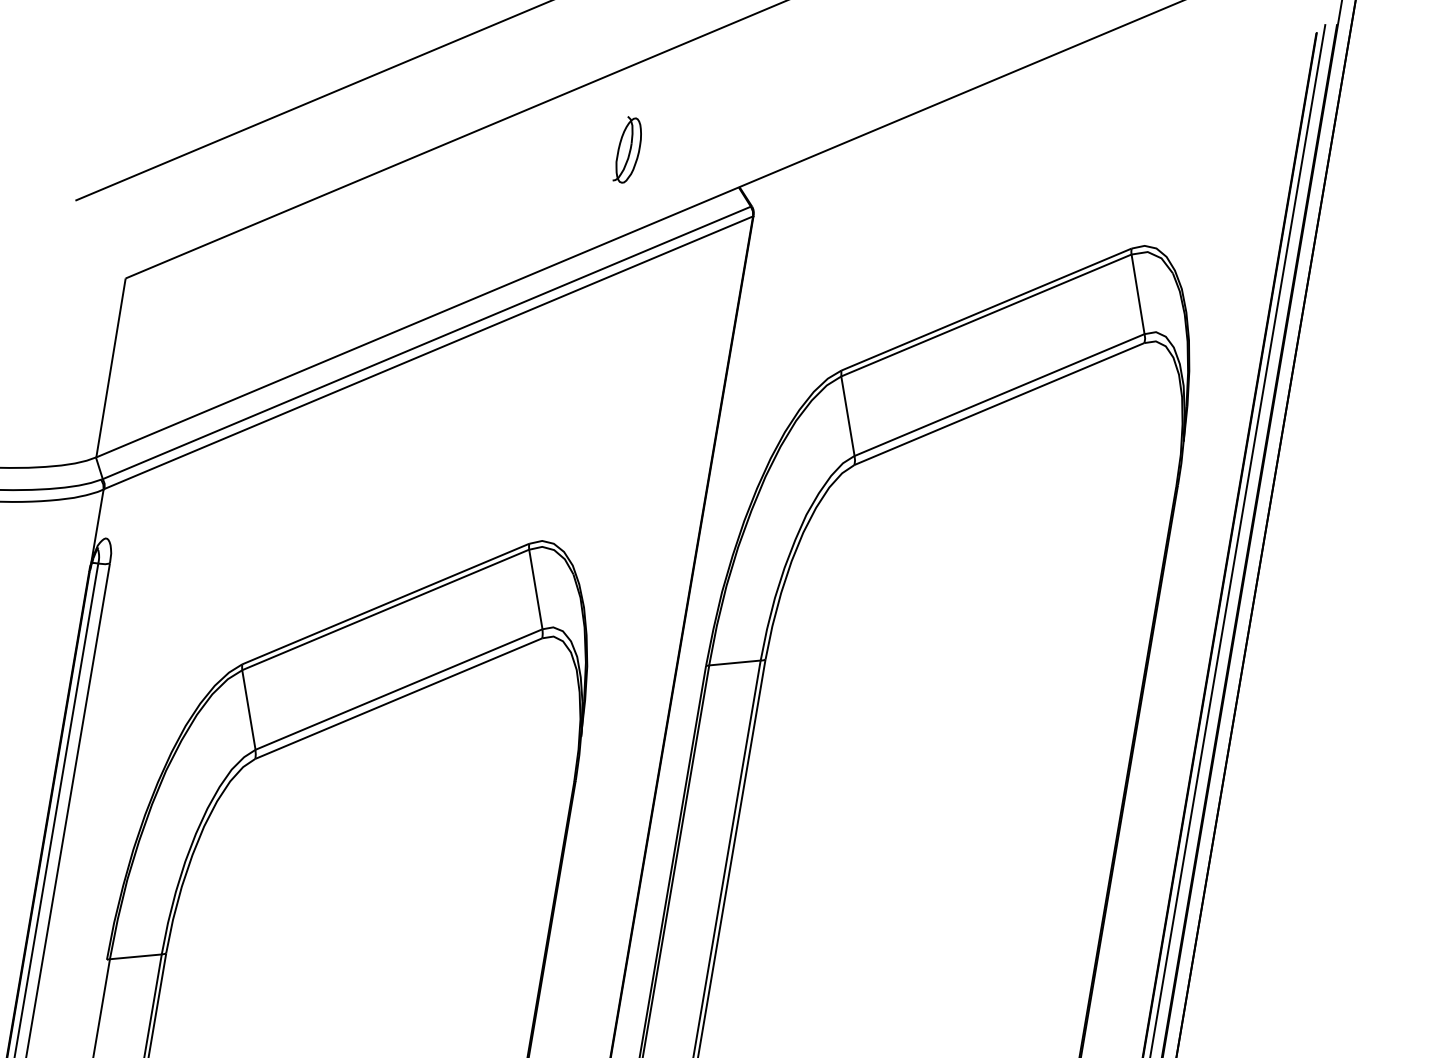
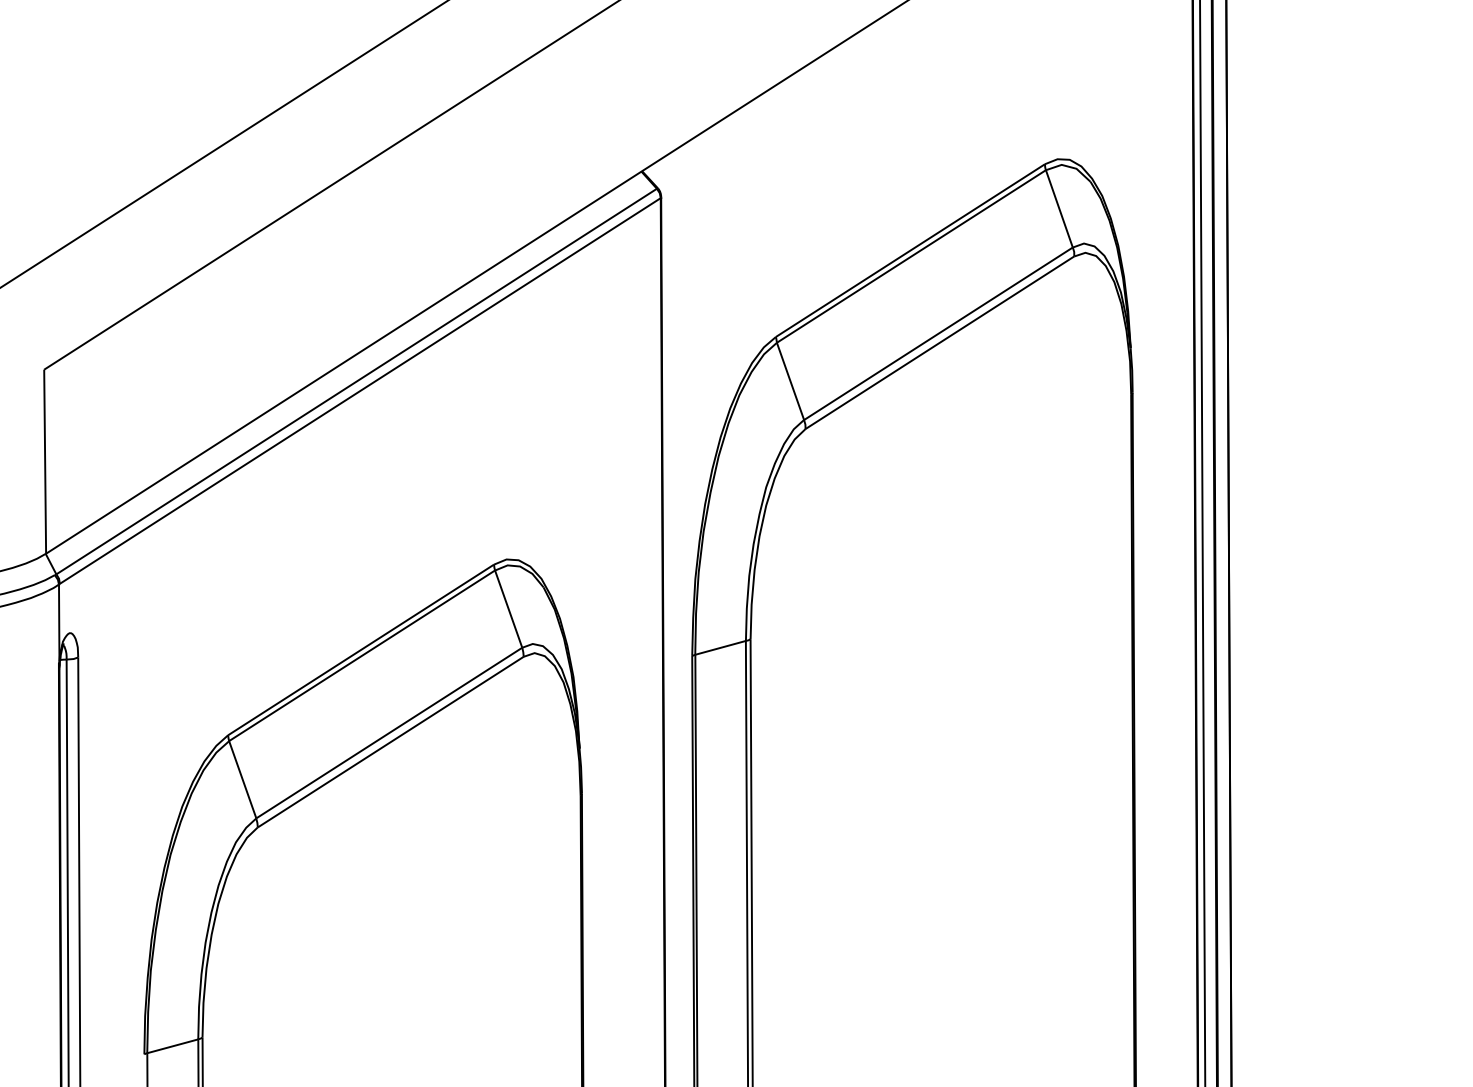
part: (628, 150) -> (524, 153), removed

